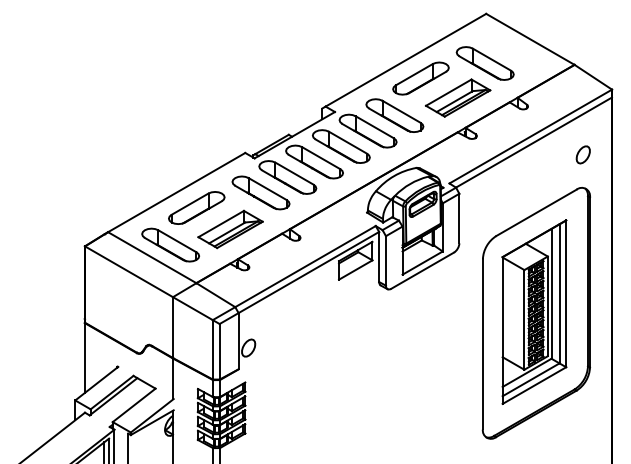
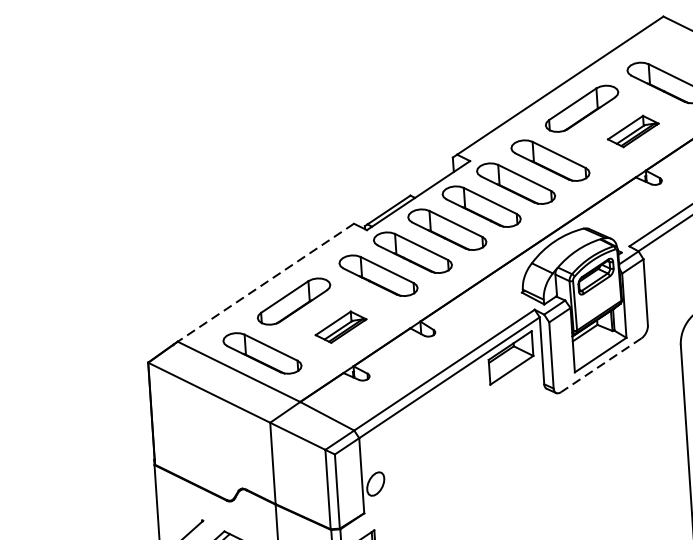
part: (457, 97) -> (632, 130), size x0.6
line: (176, 192) -> (265, 282), solid -> dashed
part: (230, 229) -> (341, 327), size x0.6
line: (422, 270) -> (601, 365), solid -> dashed

